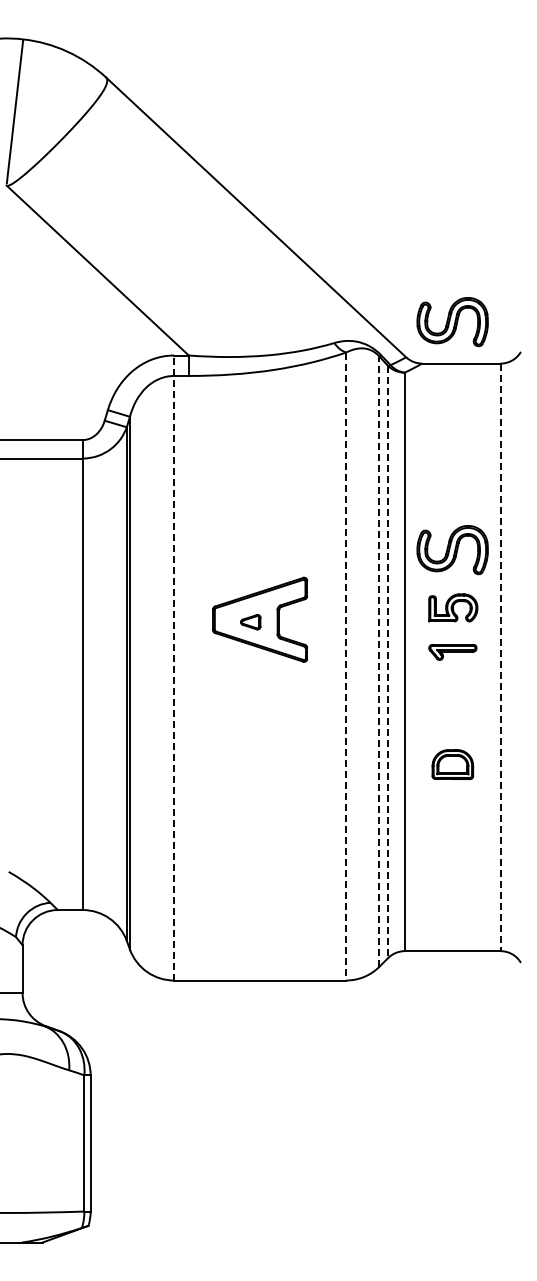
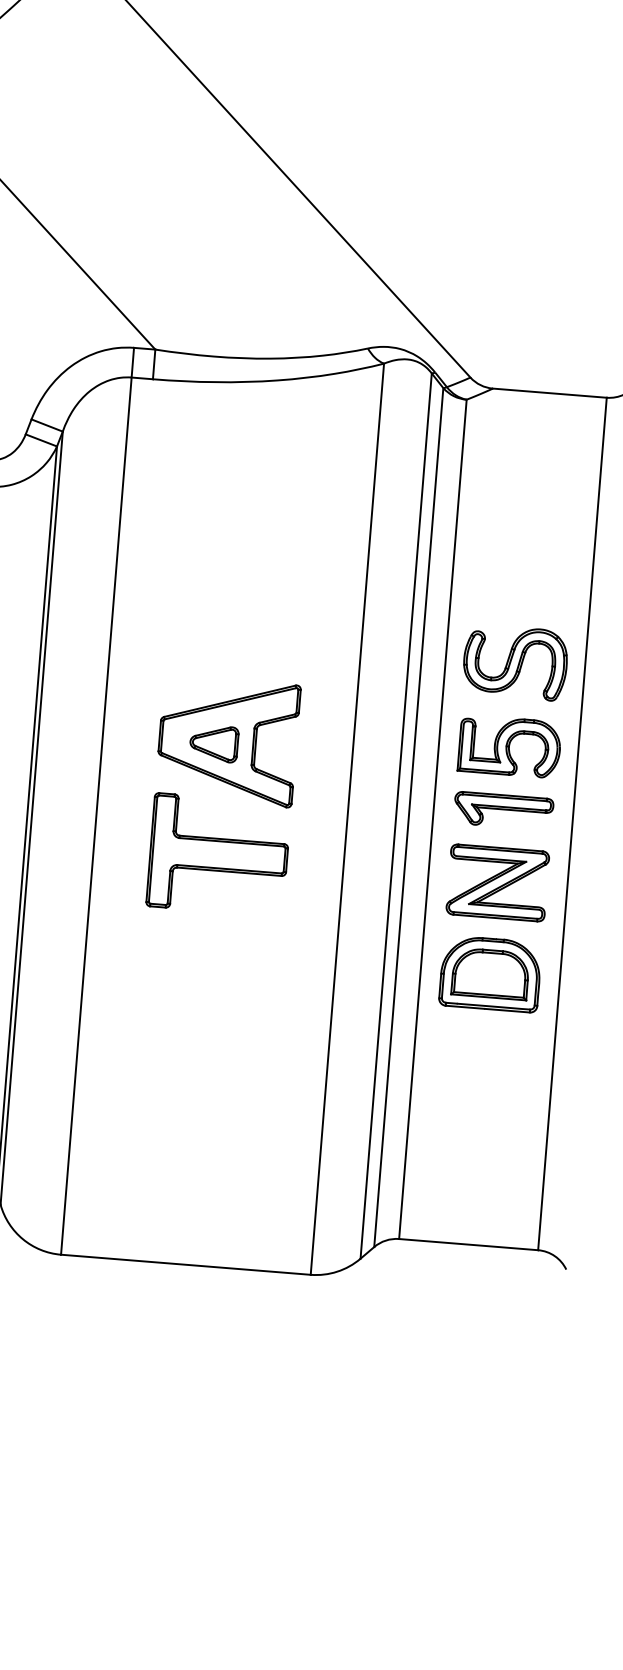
part: (452, 322) -> (541, 332), removed
part: (452, 607) -> (508, 745), size x1.43
part: (250, 622) -> (213, 744), size x1.67
part: (452, 652) -> (503, 811), size x1.43
line: (500, 657) -> (572, 824), dashed -> solid
line: (379, 661) -> (396, 815), dashed -> solid
line: (388, 662) -> (409, 818), dashed -> solid
line: (346, 666) -> (347, 819), dashed -> solid
line: (174, 668) -> (98, 802), dashed -> solid
part: (260, 697) -> (219, 854), added
part: (452, 701) -> (497, 882), added
part: (452, 764) -> (490, 973), size x1.67

